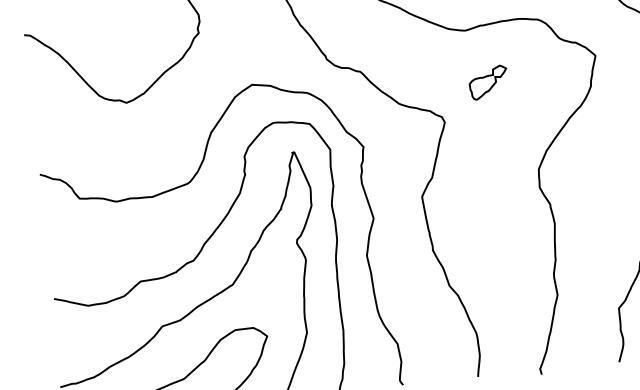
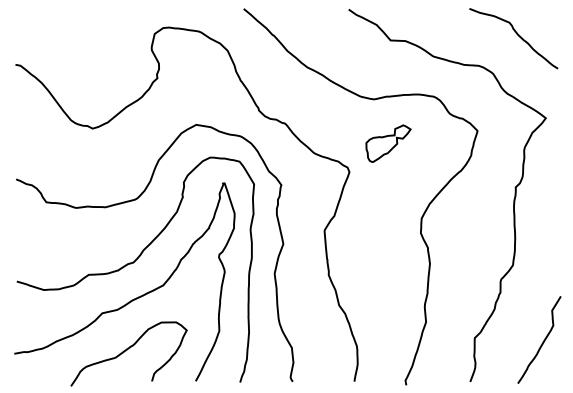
part: (488, 82) -> (388, 143), size x1.43

